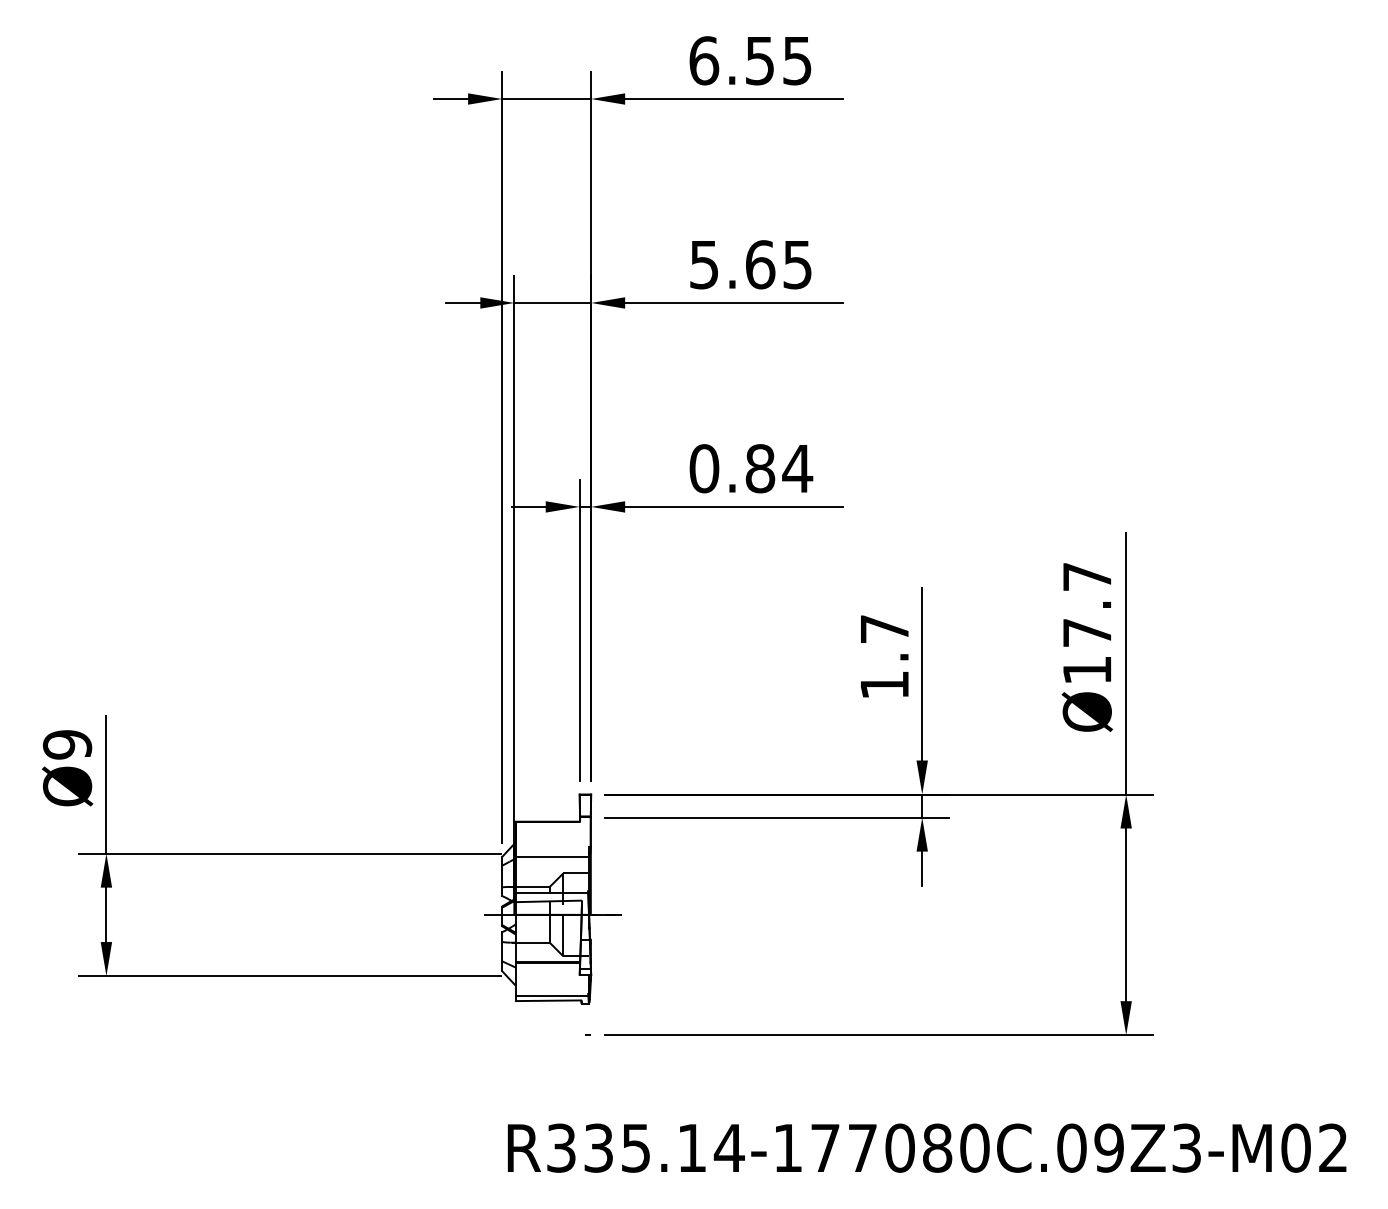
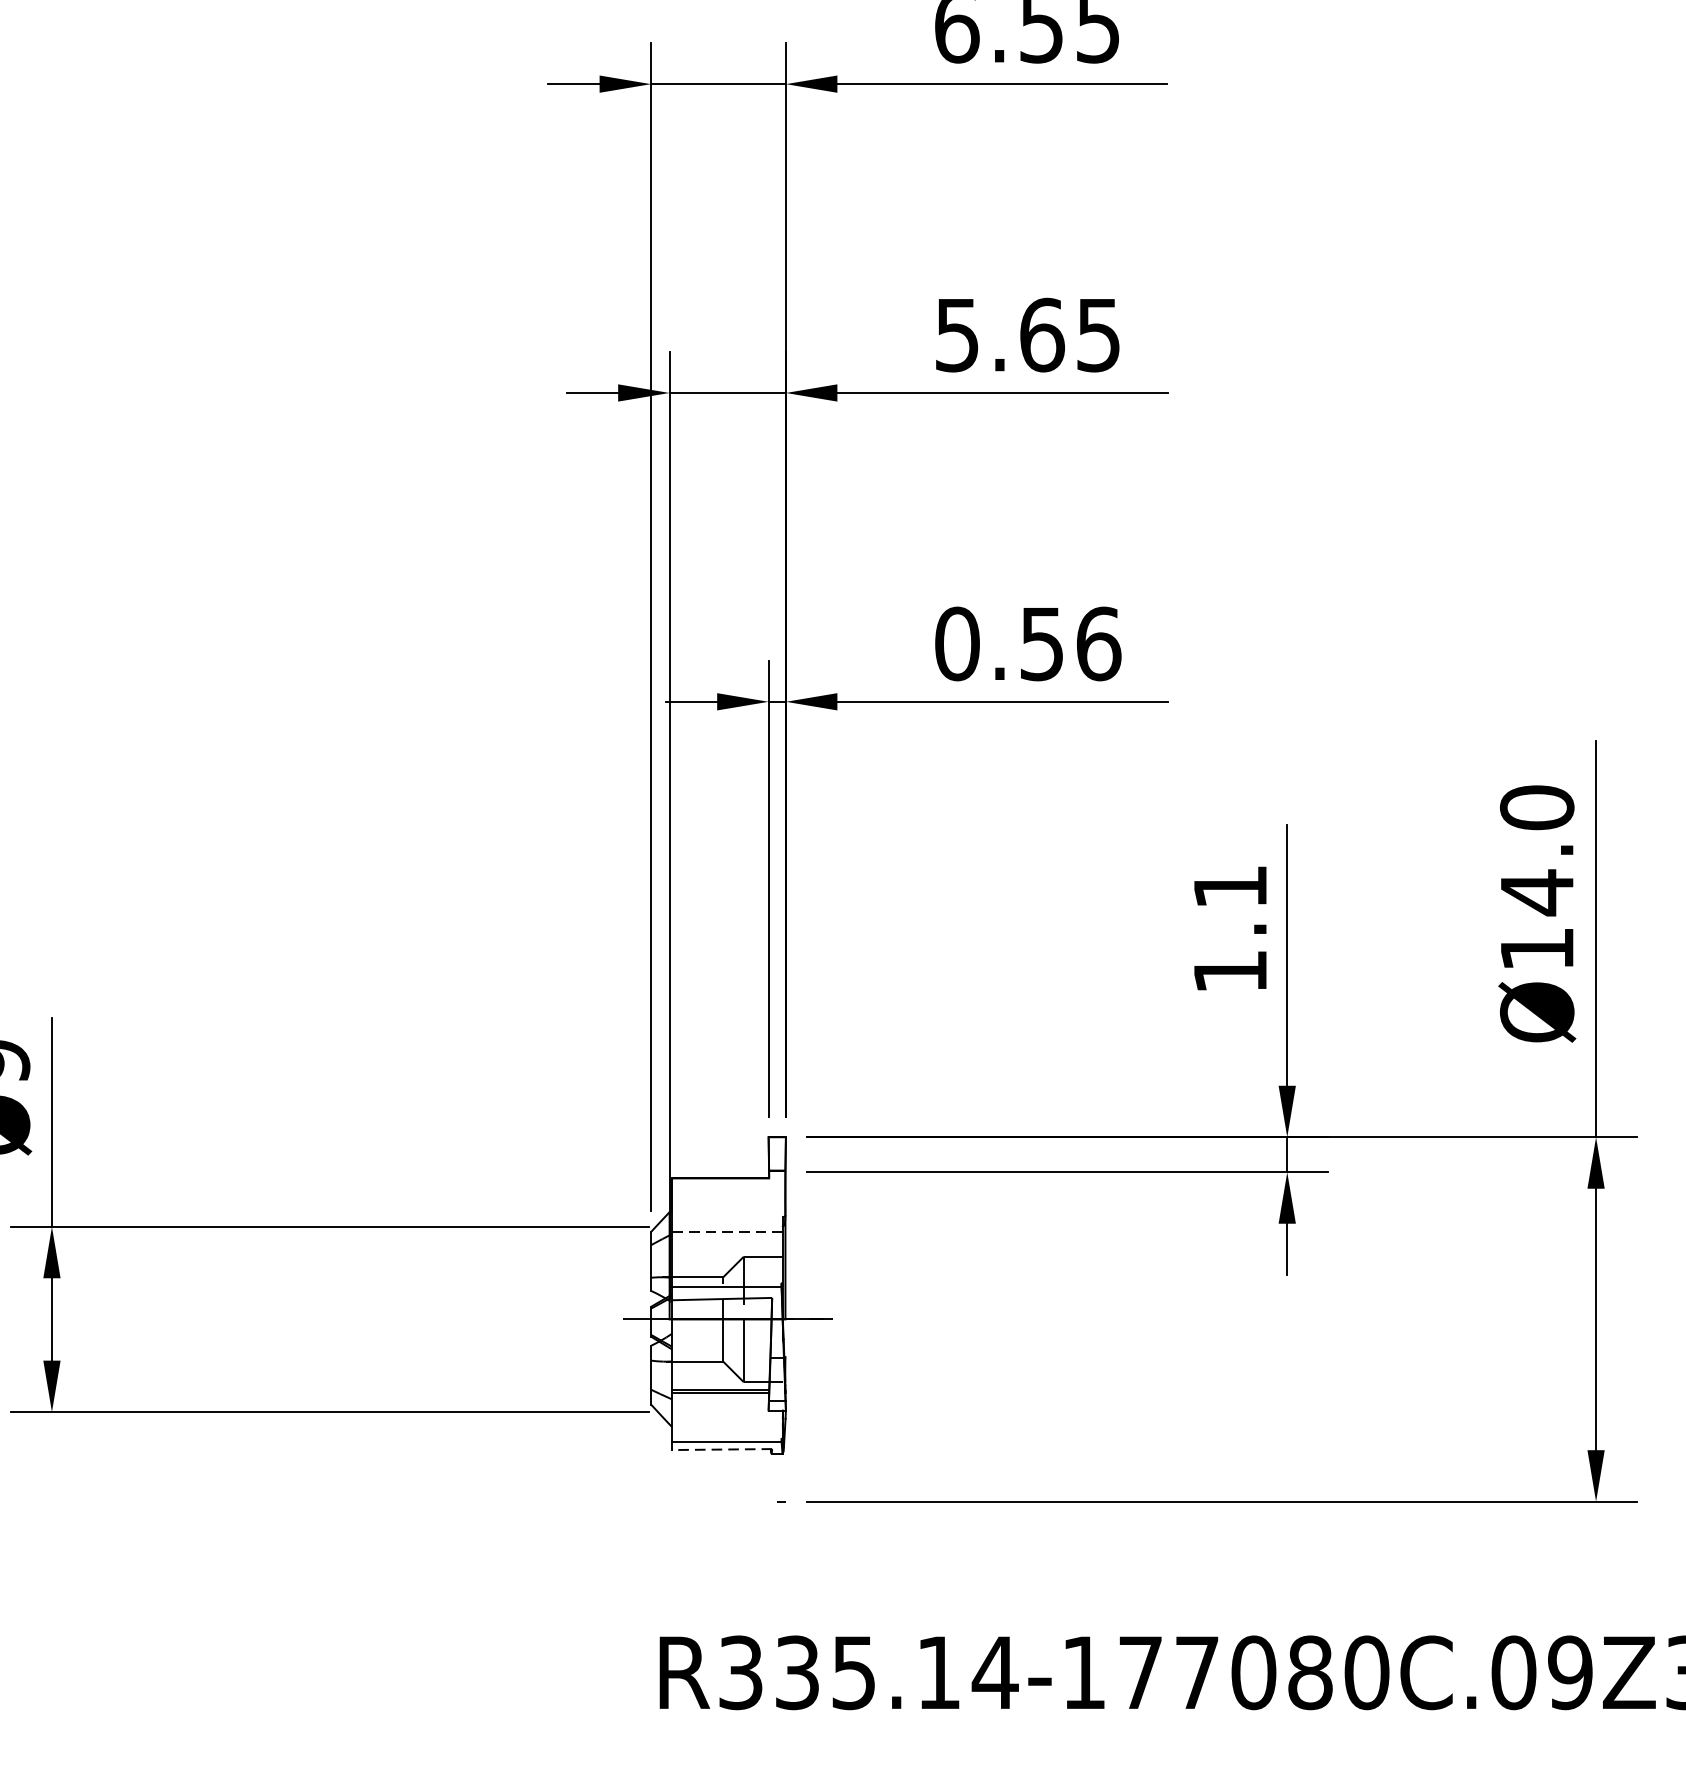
text: (779, 468) -> (1071, 643), 0.84 -> 0.56
text: (1086, 605) -> (1535, 851), Ø17.7 -> Ø14.0
text: (884, 628) -> (1230, 885), 1.7 -> 1.1
line: (552, 857) -> (727, 1232), solid -> dashed
line: (547, 1000) -> (719, 1449), solid -> dashed

